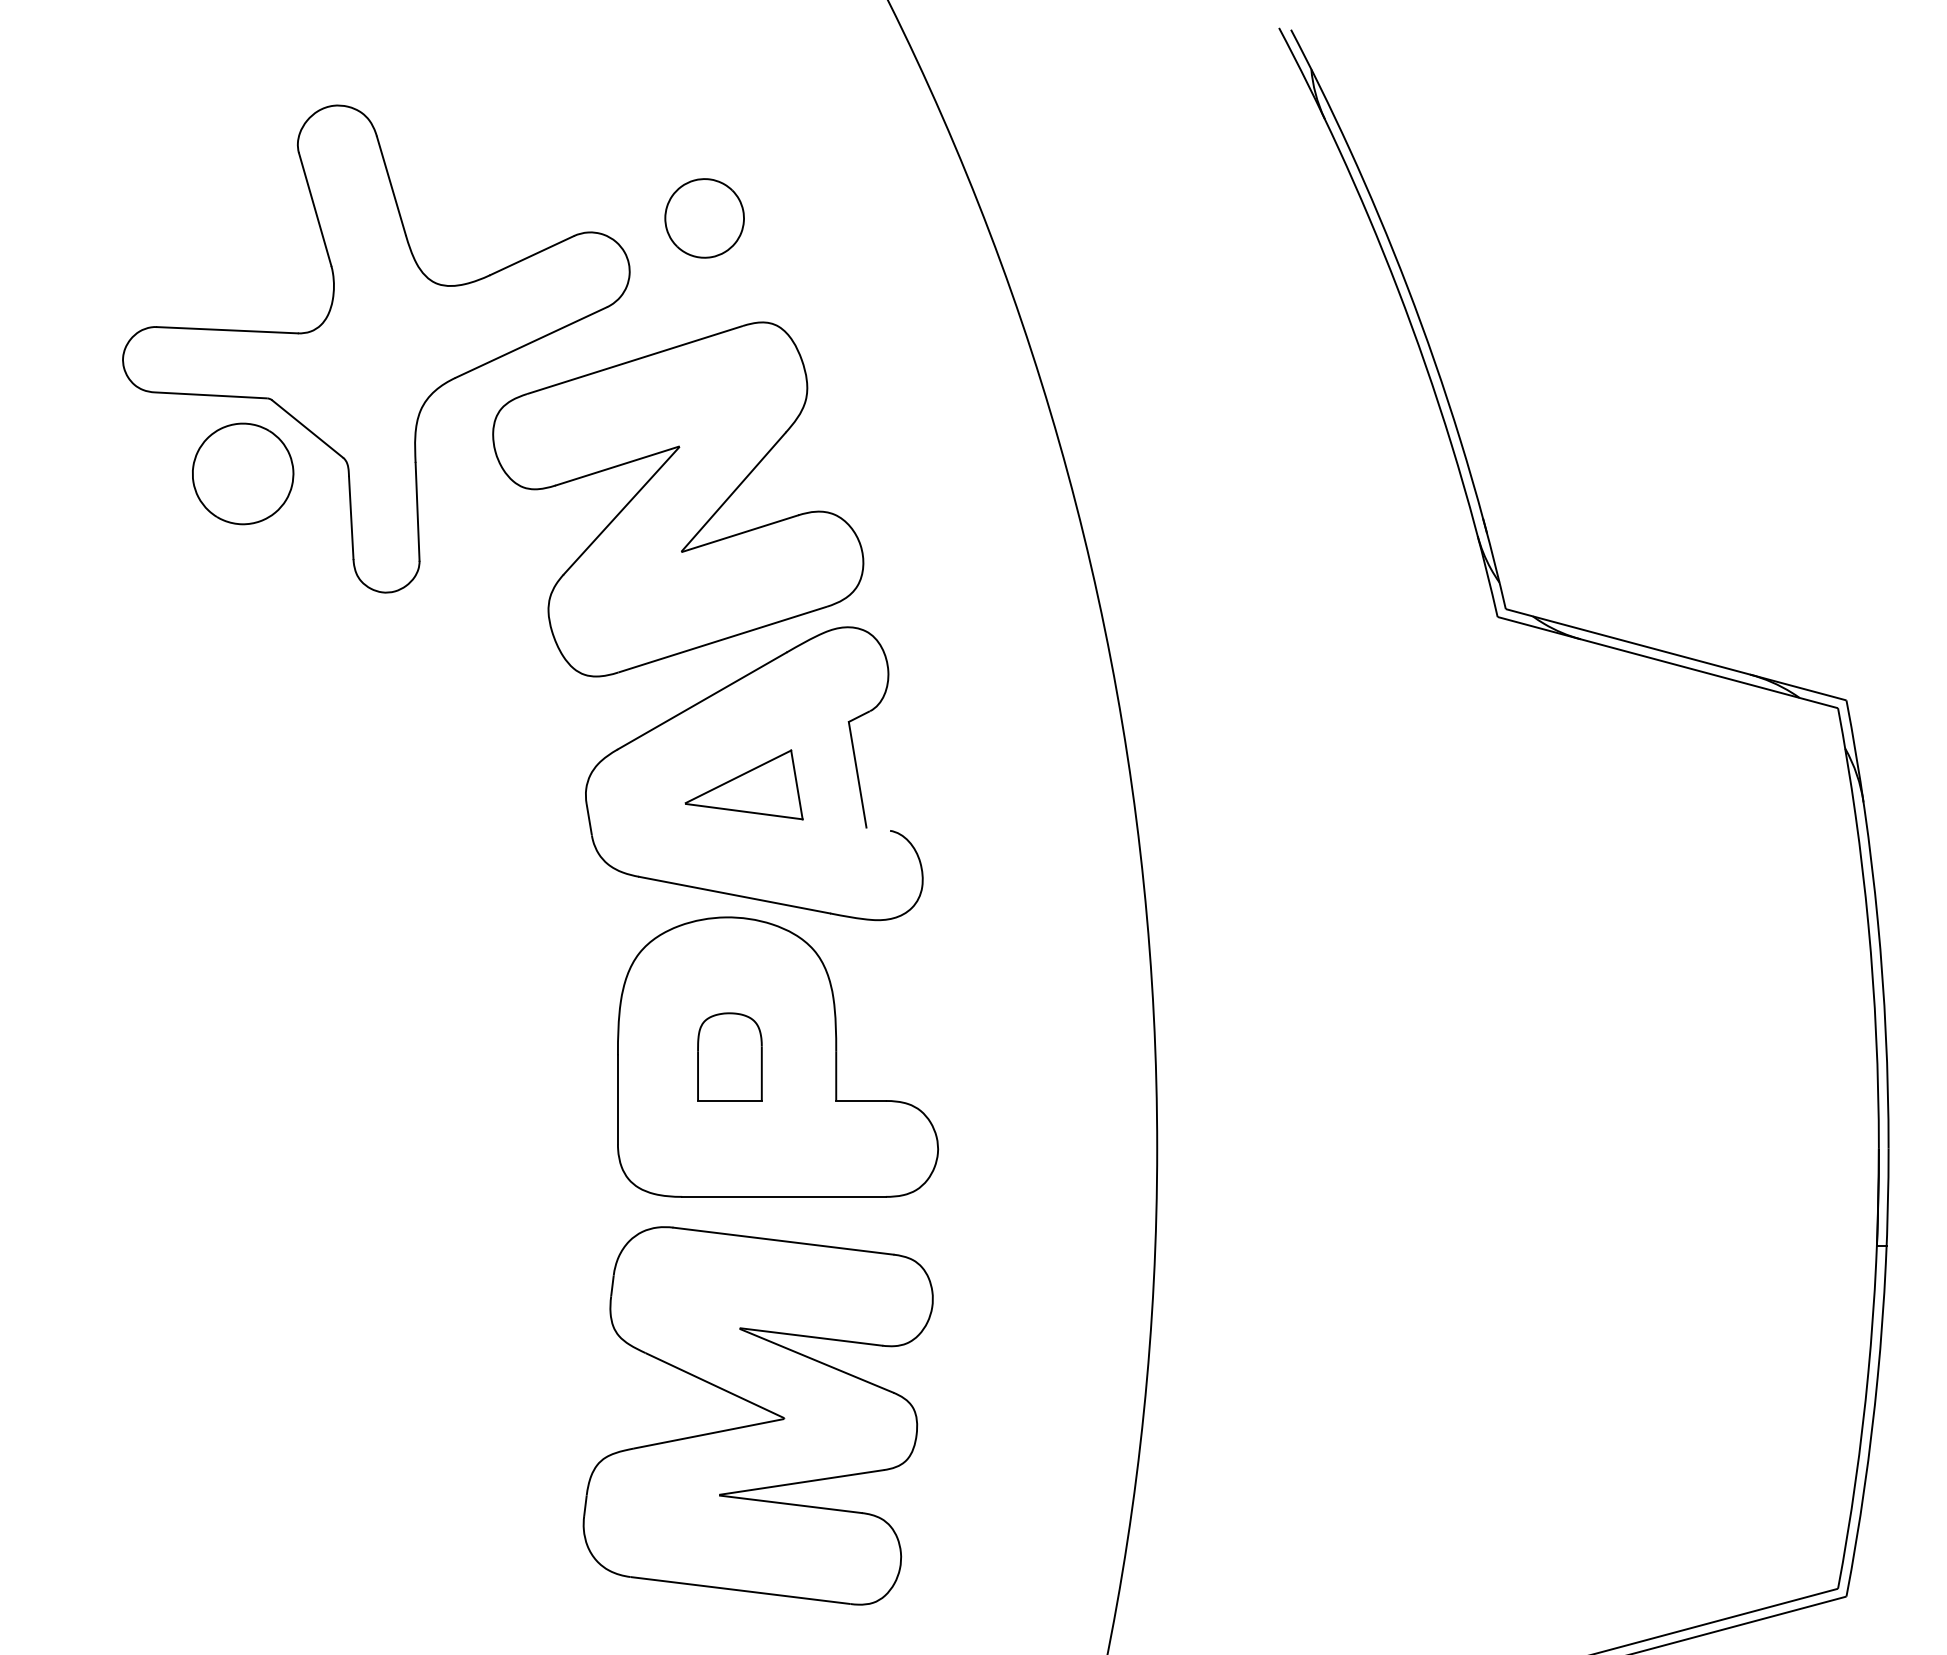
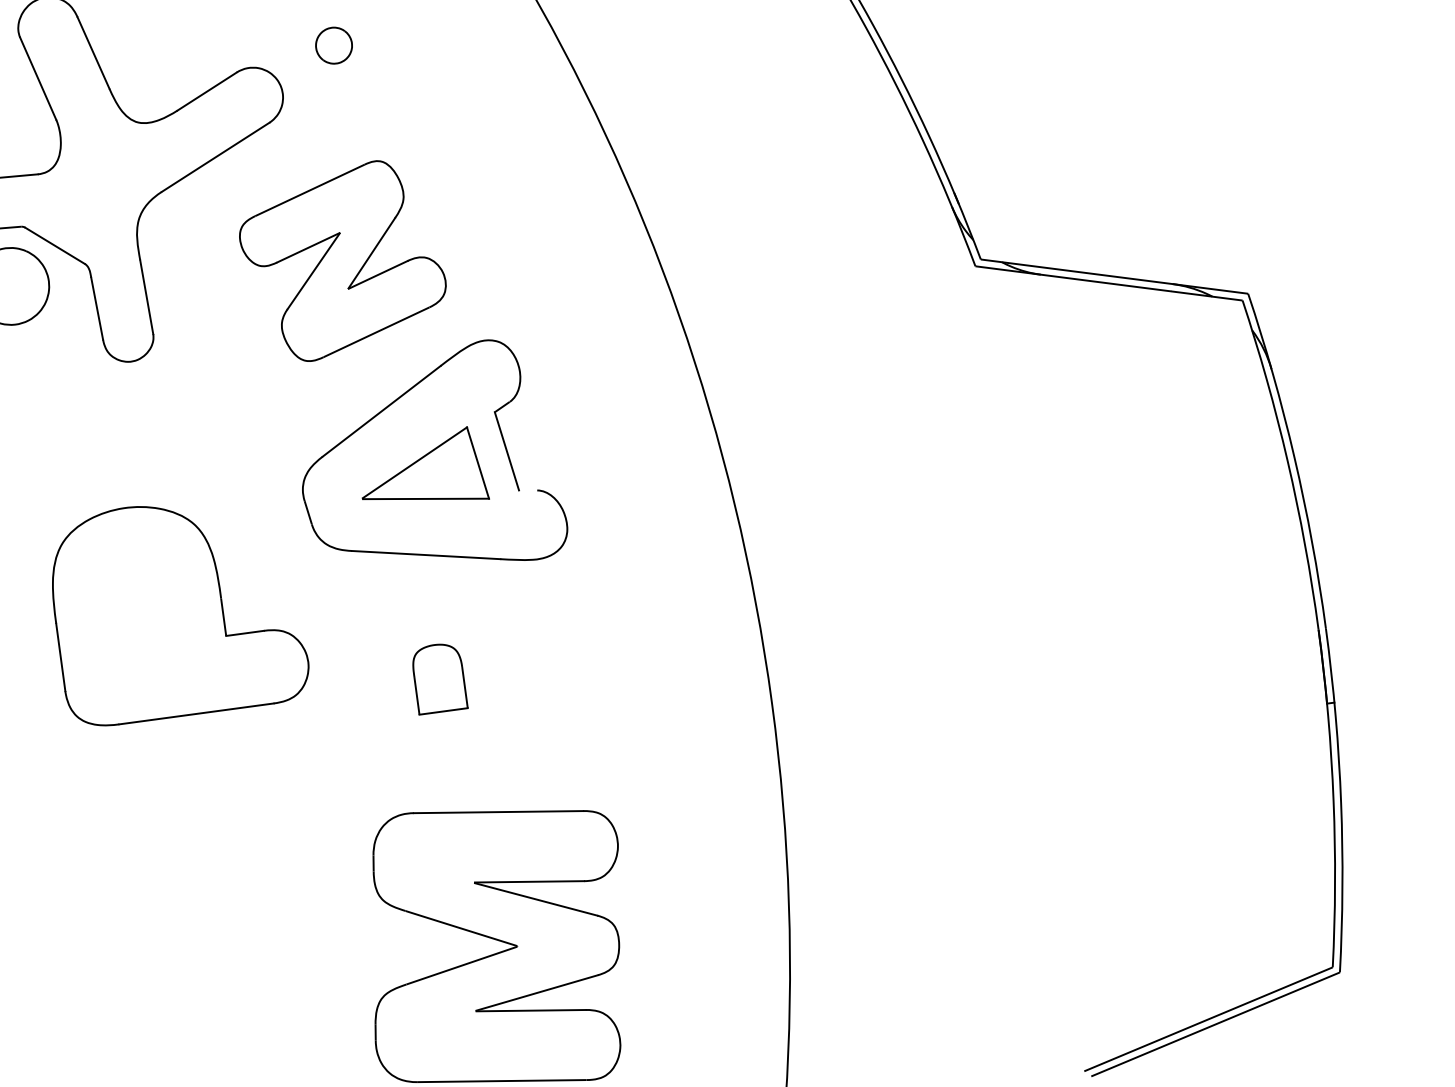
part: (704, 218) -> (334, 45), size x0.6
part: (678, 499) -> (343, 261), size x0.7
part: (743, 784) -> (421, 470), size x1.4
part: (777, 1056) -> (177, 608), moved

